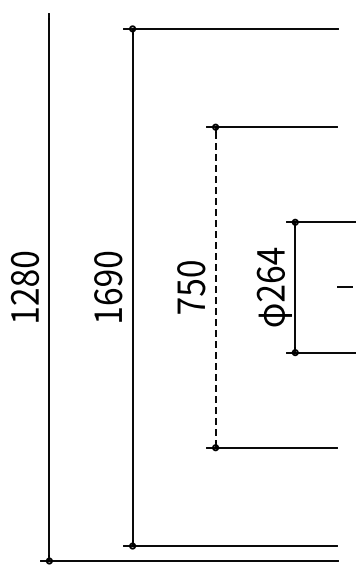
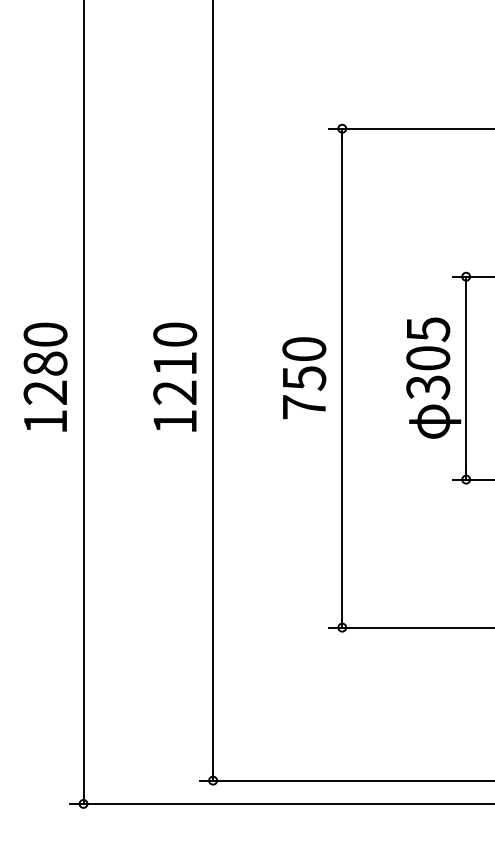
text: (270, 274) -> (427, 358), 264 -> 305
text: (108, 287) -> (175, 378), 1690 -> 1210
line: (215, 287) -> (342, 378), dashed -> solid

